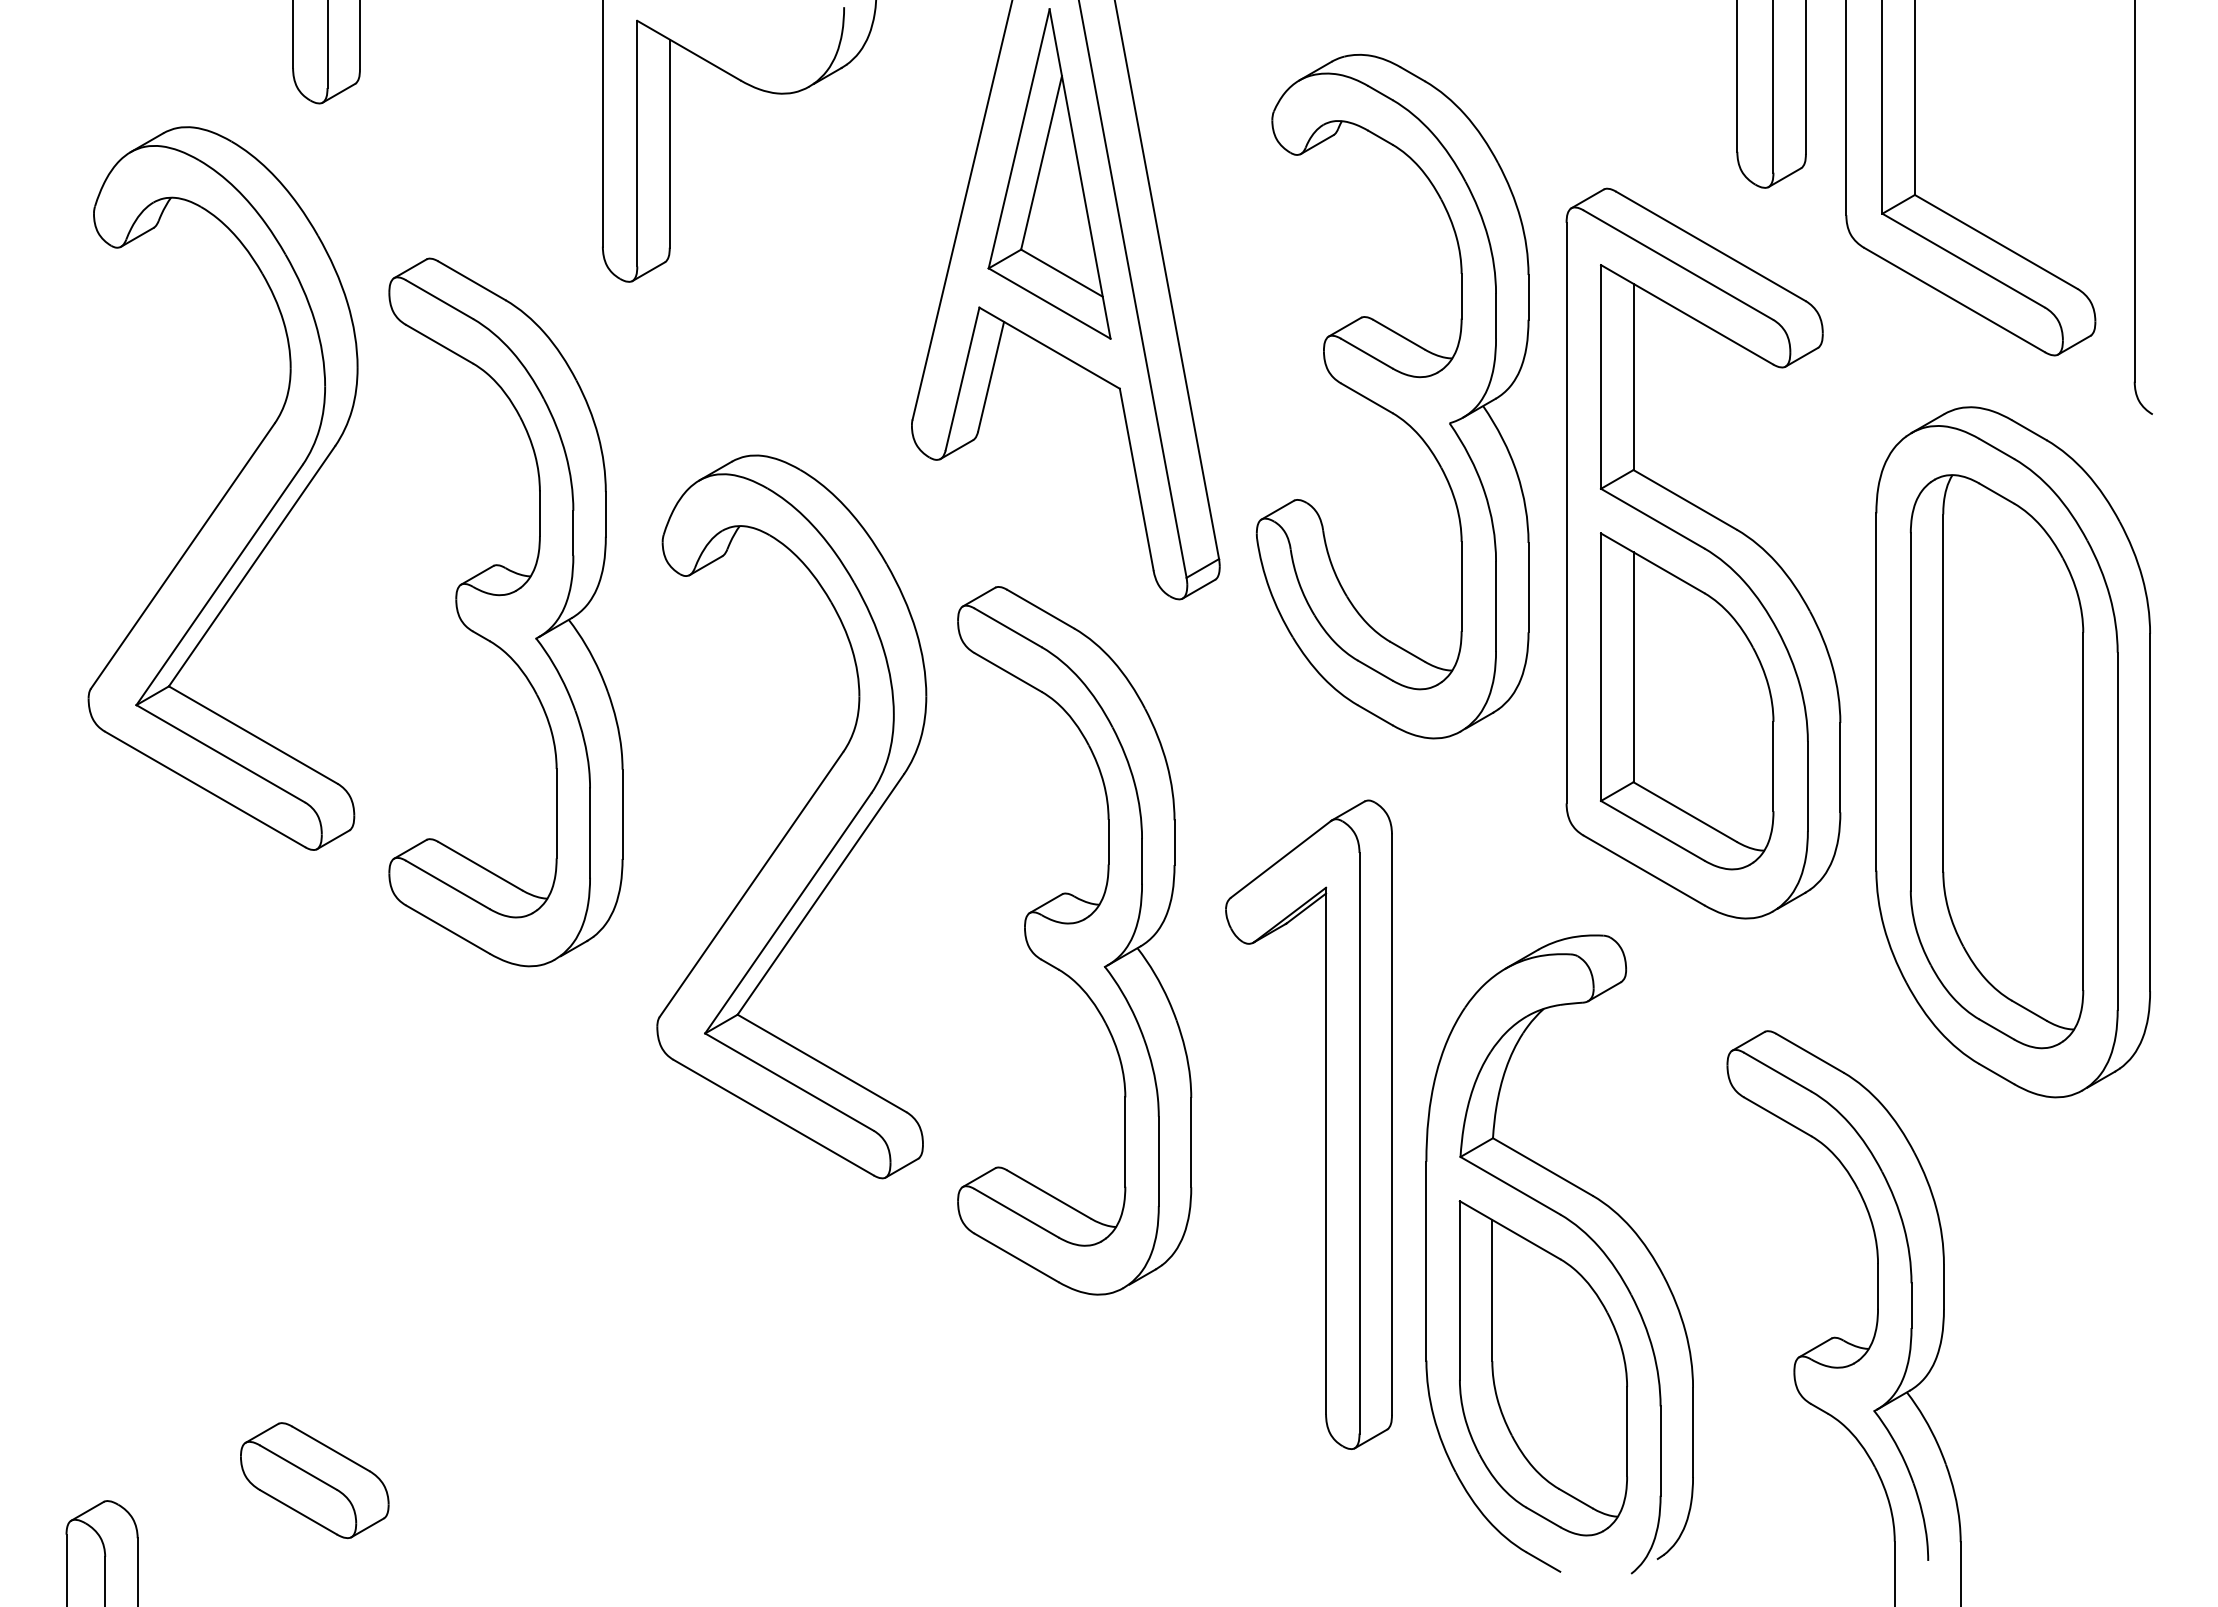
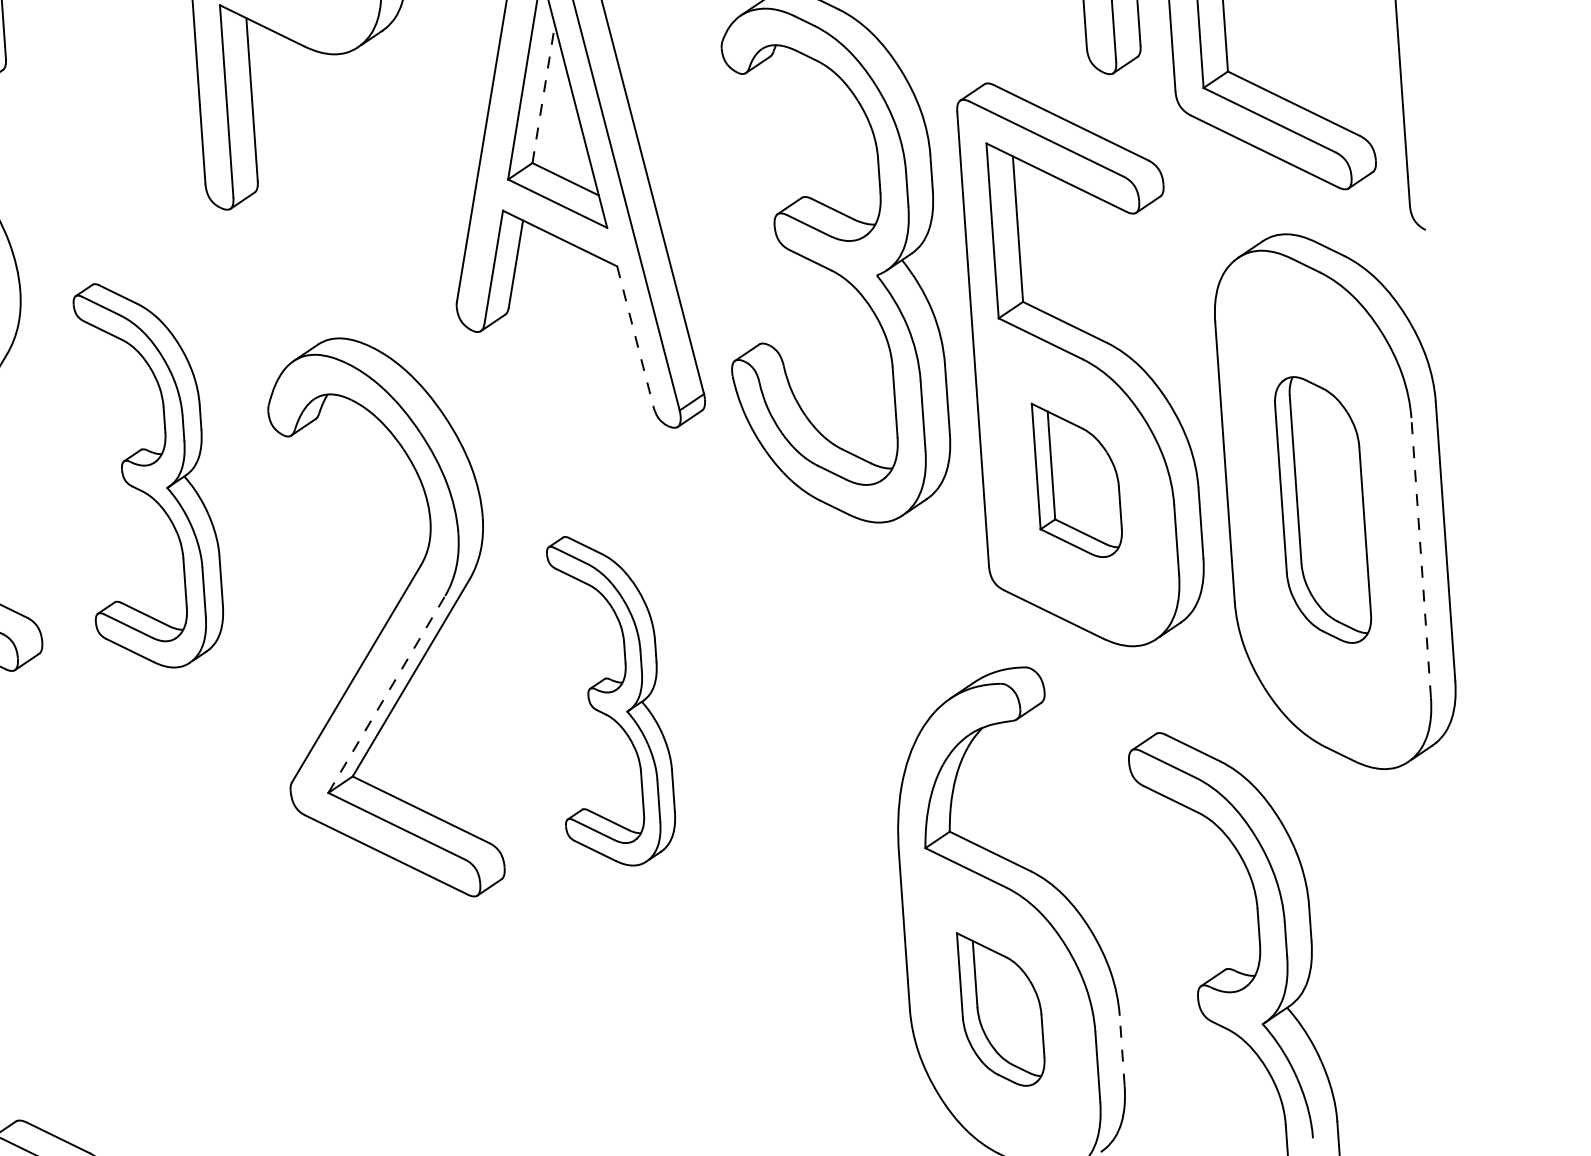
line: (1041, 162) -> (543, 93), solid -> dashed
line: (1136, 480) -> (635, 337), solid -> dashed
part: (505, 612) -> (149, 474), size x0.7
part: (1687, 701) -> (1077, 479), size x0.6
part: (1996, 761) -> (1322, 509), size x0.6
line: (2117, 831) -> (1421, 557), solid -> dashed
line: (788, 912) -> (386, 693), solid -> dashed
part: (1074, 940) -> (611, 700), size x0.6
part: (1325, 1124) -> (818, 830), removed
part: (1542, 1368) -> (1001, 1008), size x0.6
line: (1693, 1432) -> (1122, 1050), solid -> dashed

